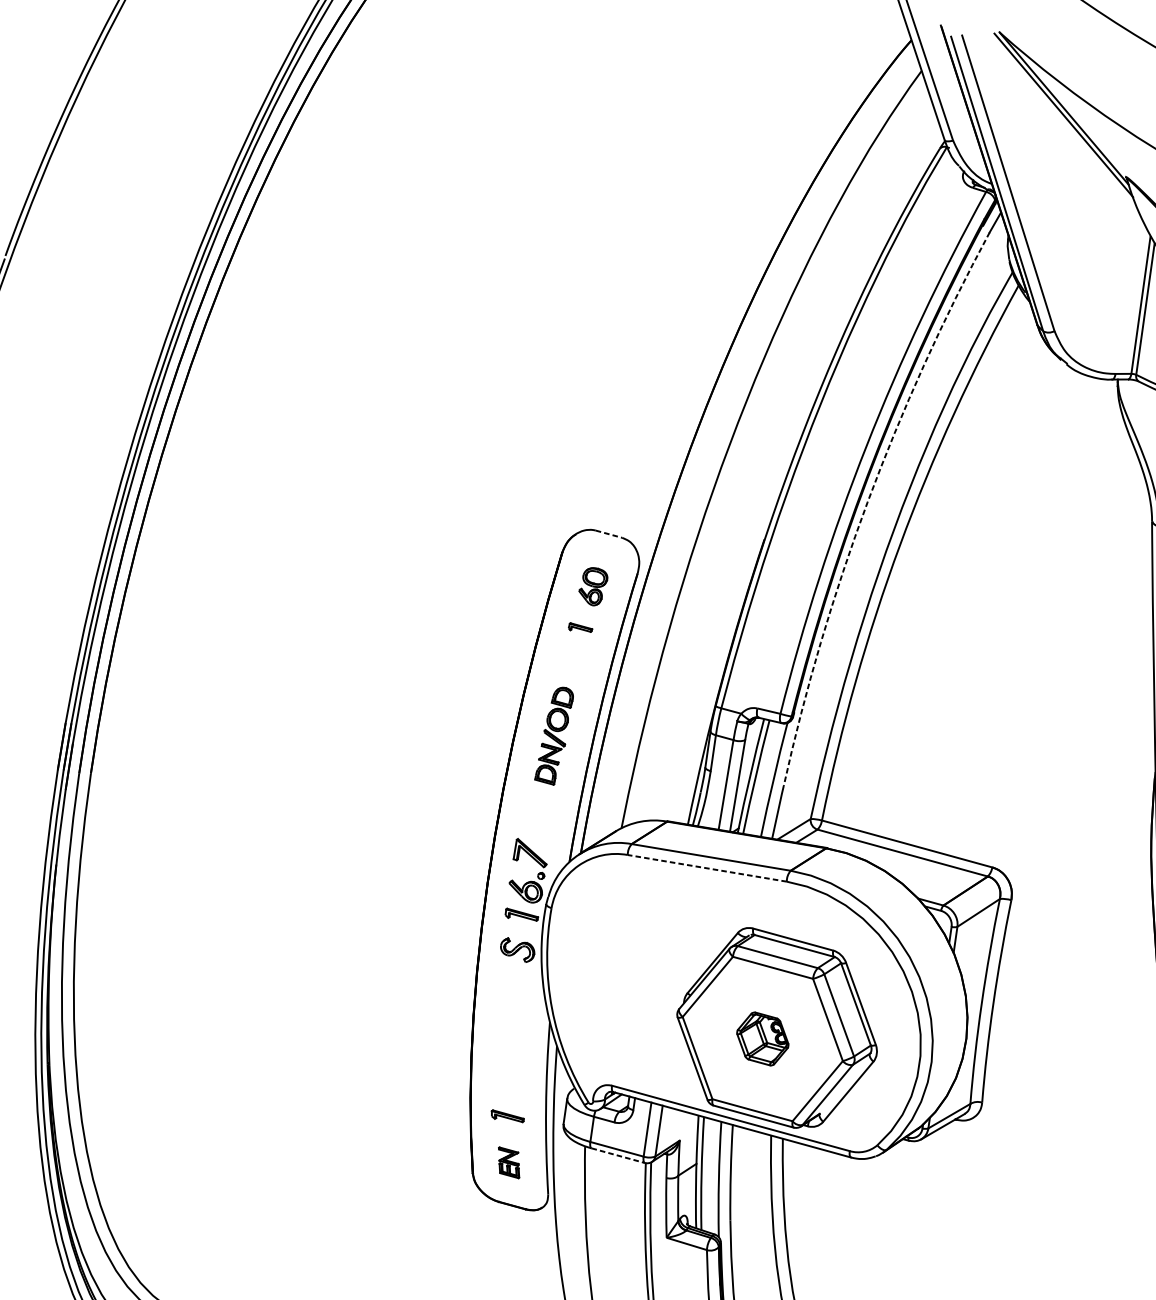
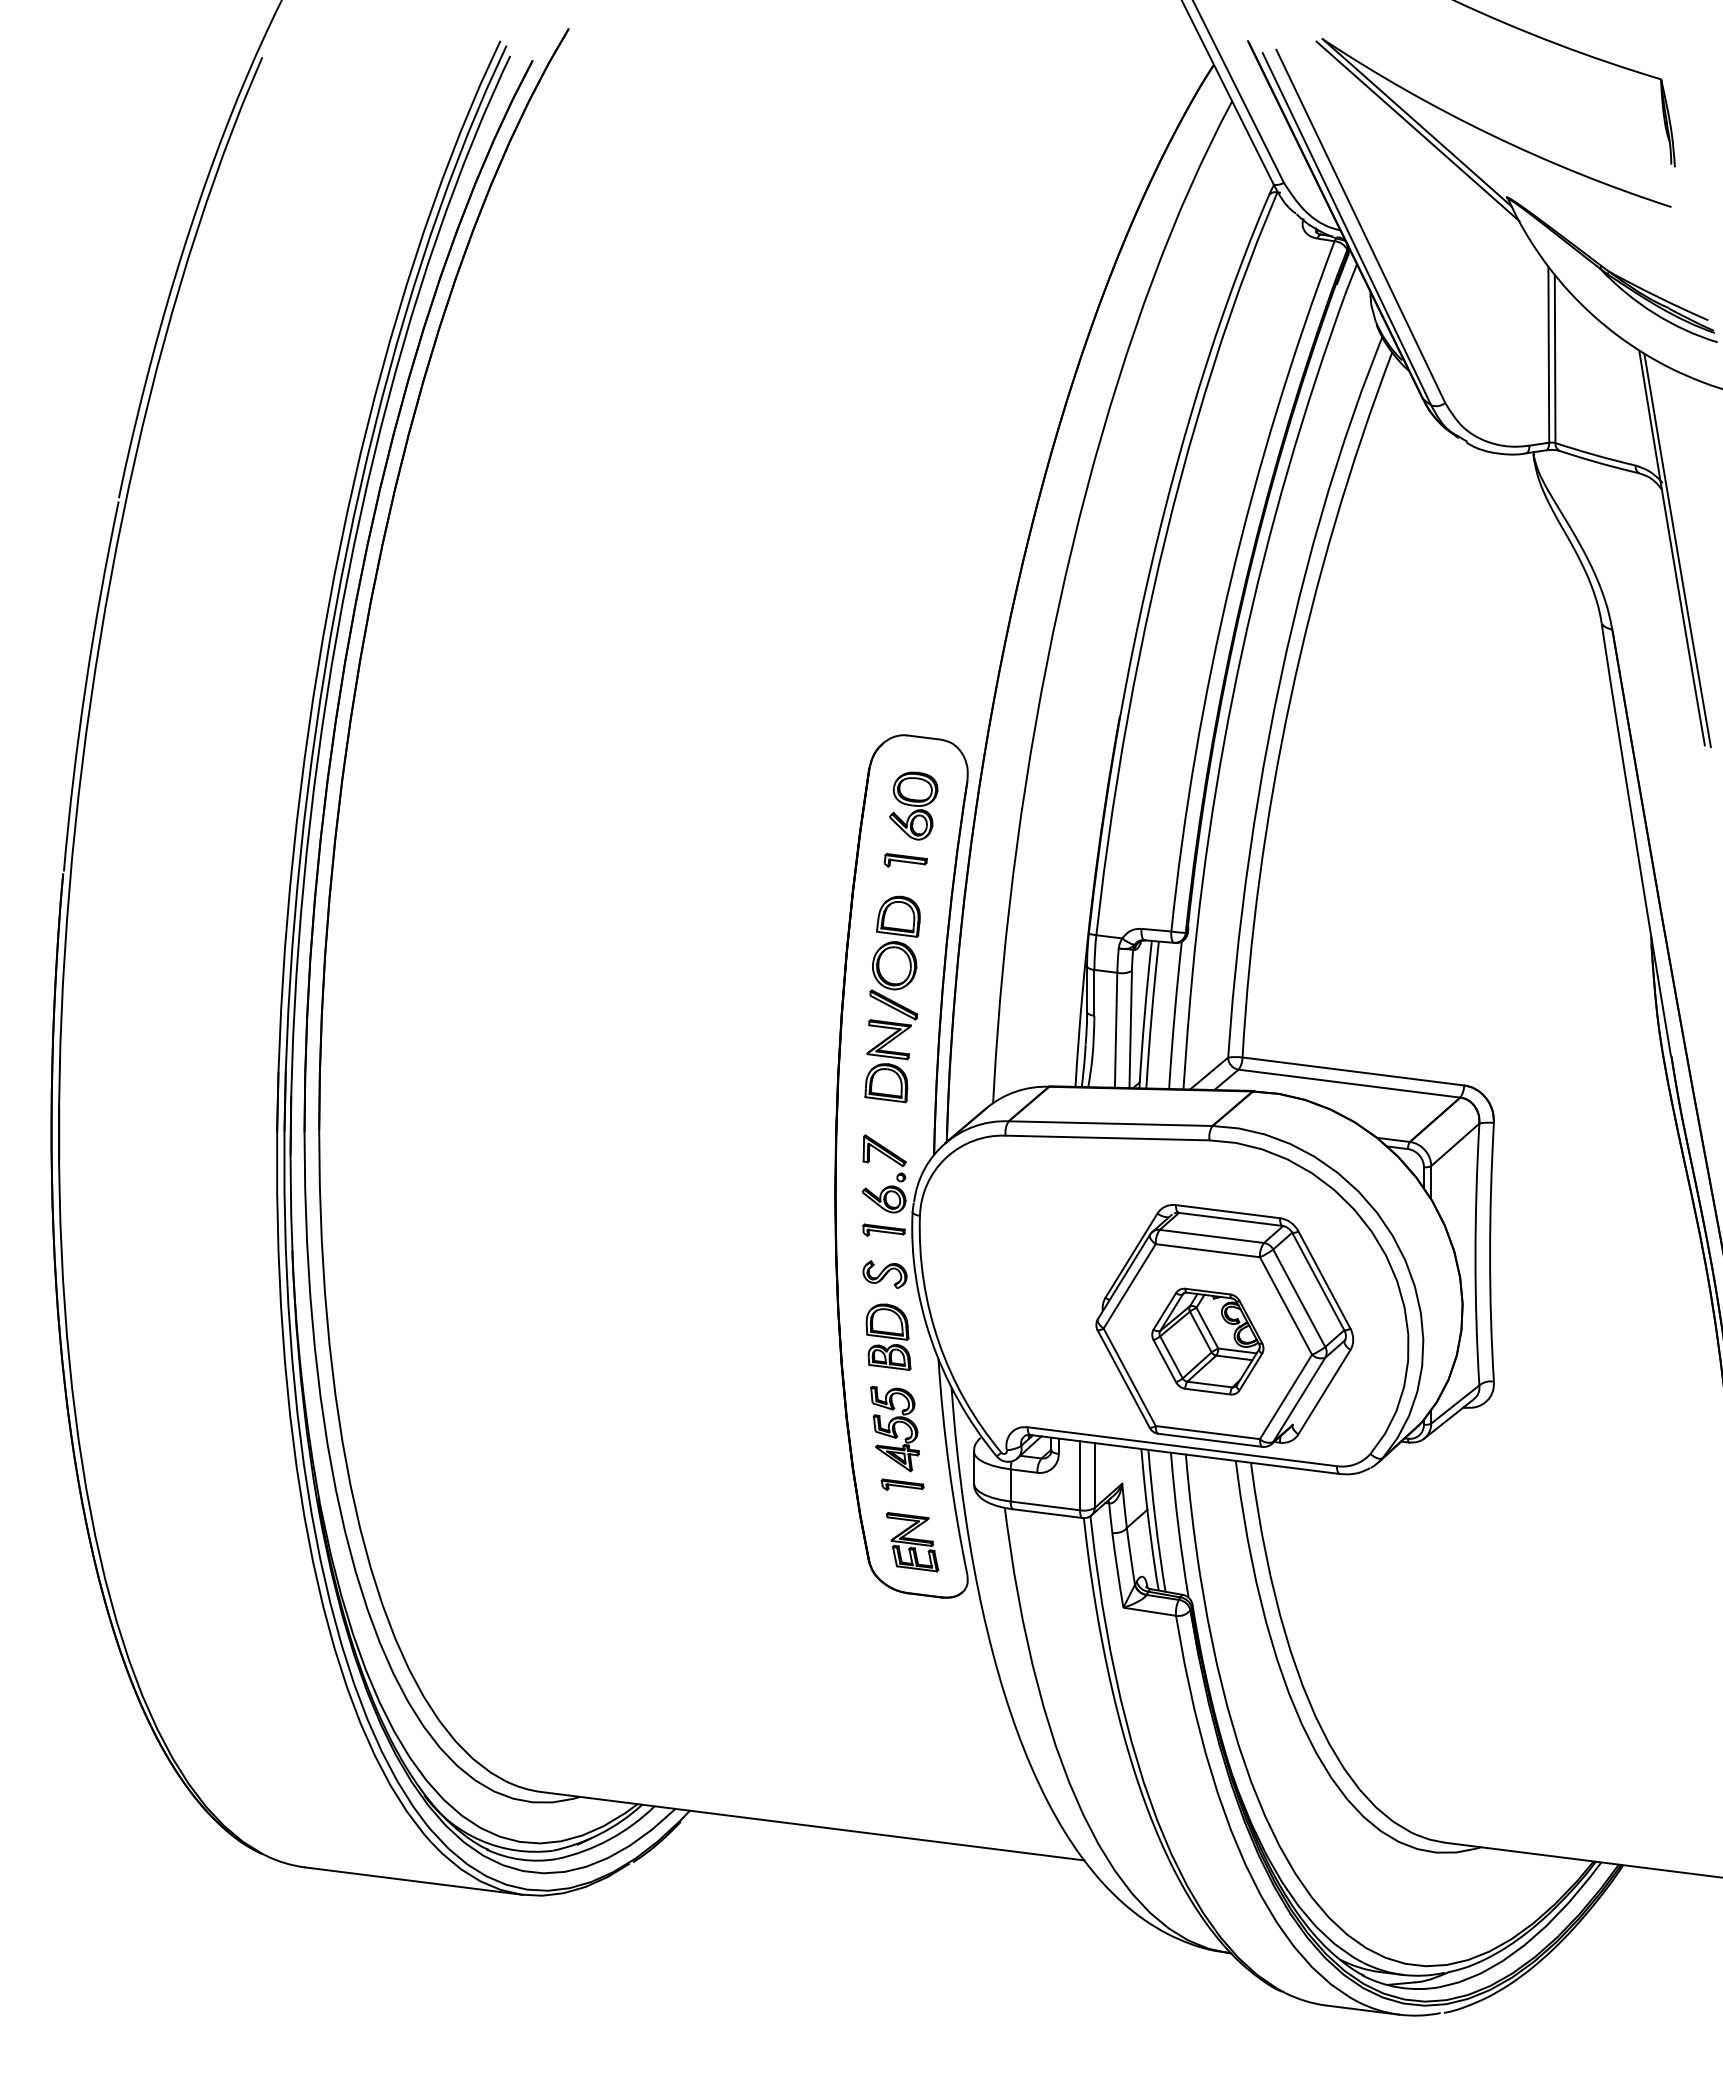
arc: (867, 501) -> (1242, 650), dashed -> solid
line: (609, 534) -> (924, 737), dashed -> solid
part: (592, 586) -> (913, 805), size x1.43
part: (580, 628) -> (905, 860), size x1.43
part: (554, 735) -> (892, 999), size x1.67
line: (707, 868) -> (1107, 1138), dashed -> solid
part: (513, 998) -> (888, 1336), added
part: (762, 1038) -> (1207, 1341), size x1.67
part: (507, 1071) -> (894, 1428), added
line: (617, 1155) -> (1047, 1513), dashed -> solid
part: (508, 1162) -> (912, 1542), size x1.67

